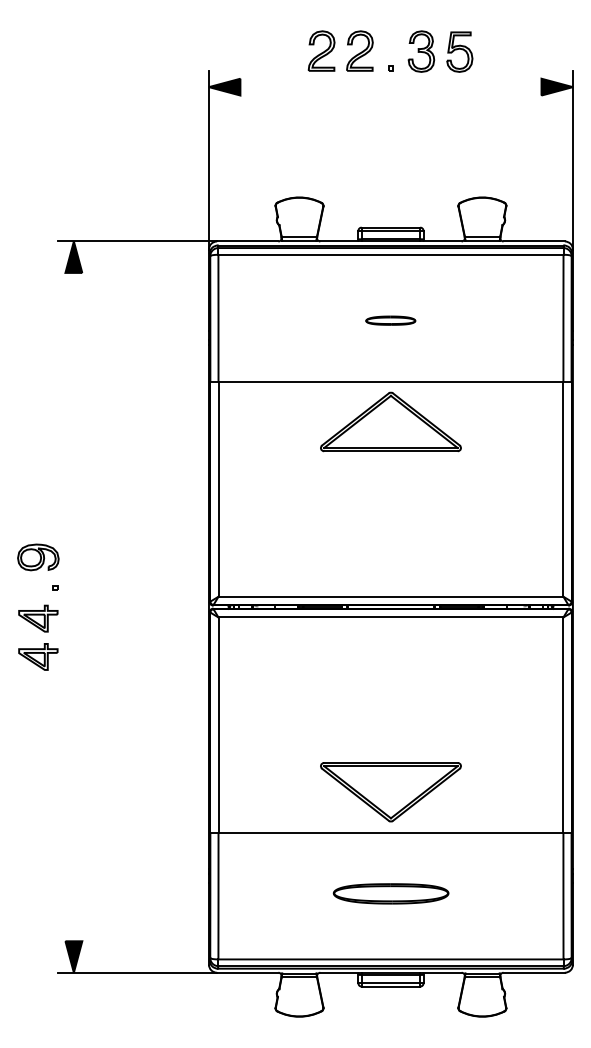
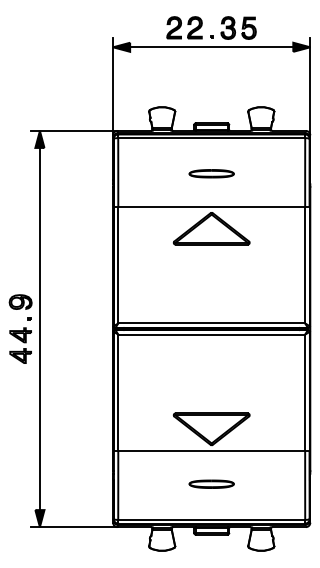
line: (390, 87) -> (211, 47), added
part: (390, 320) -> (211, 173), size x1.67
line: (73, 606) -> (39, 328), added
part: (390, 892) -> (211, 483), size x0.71

